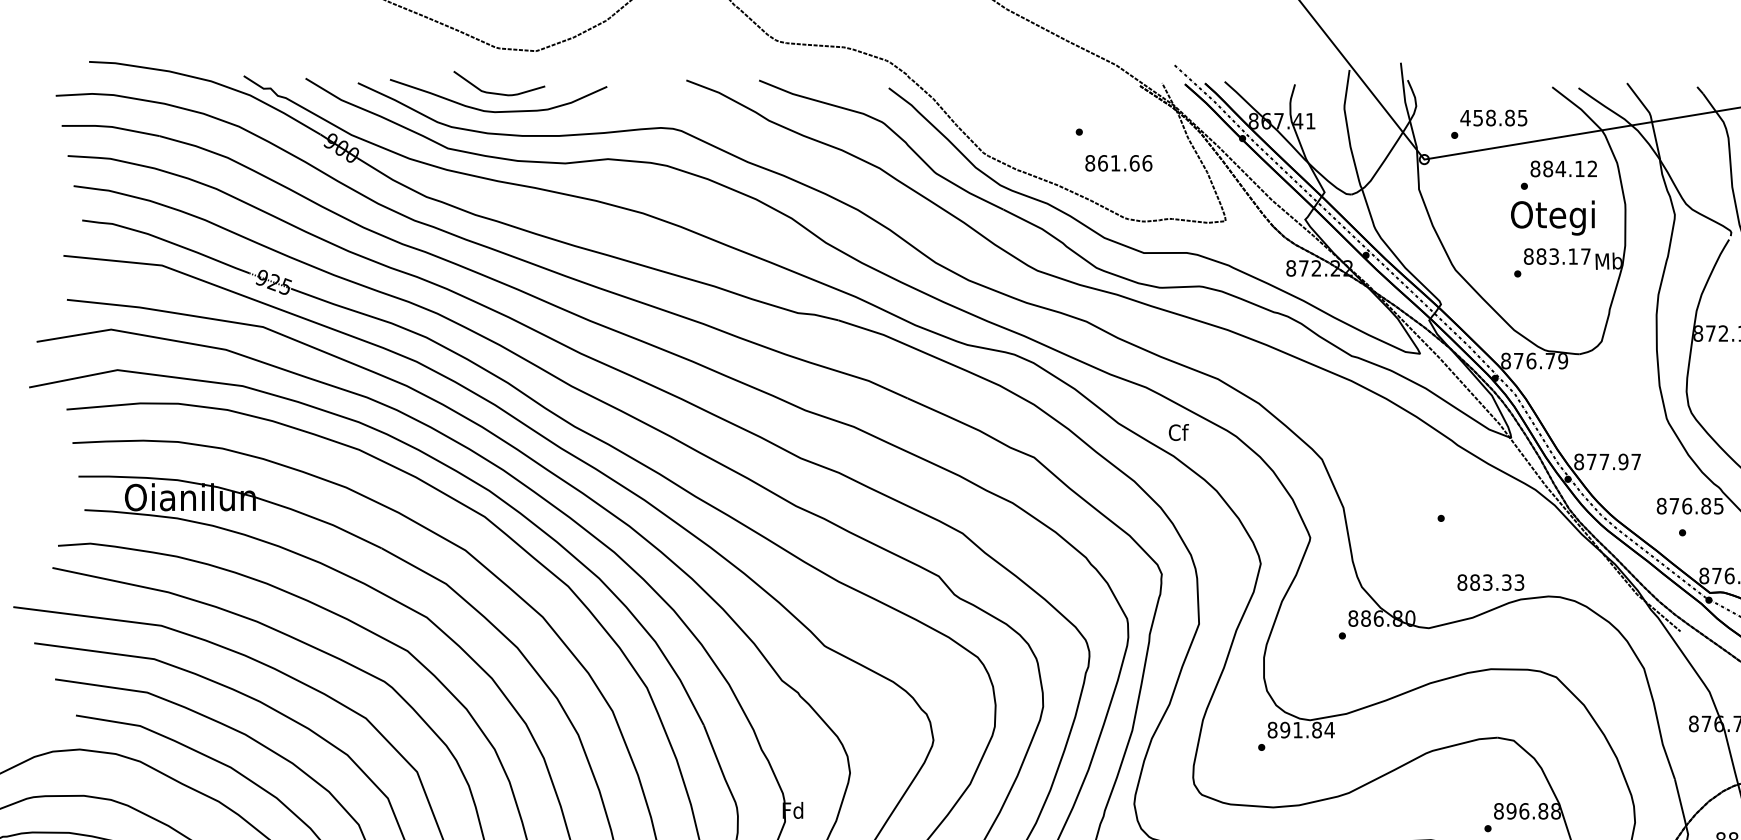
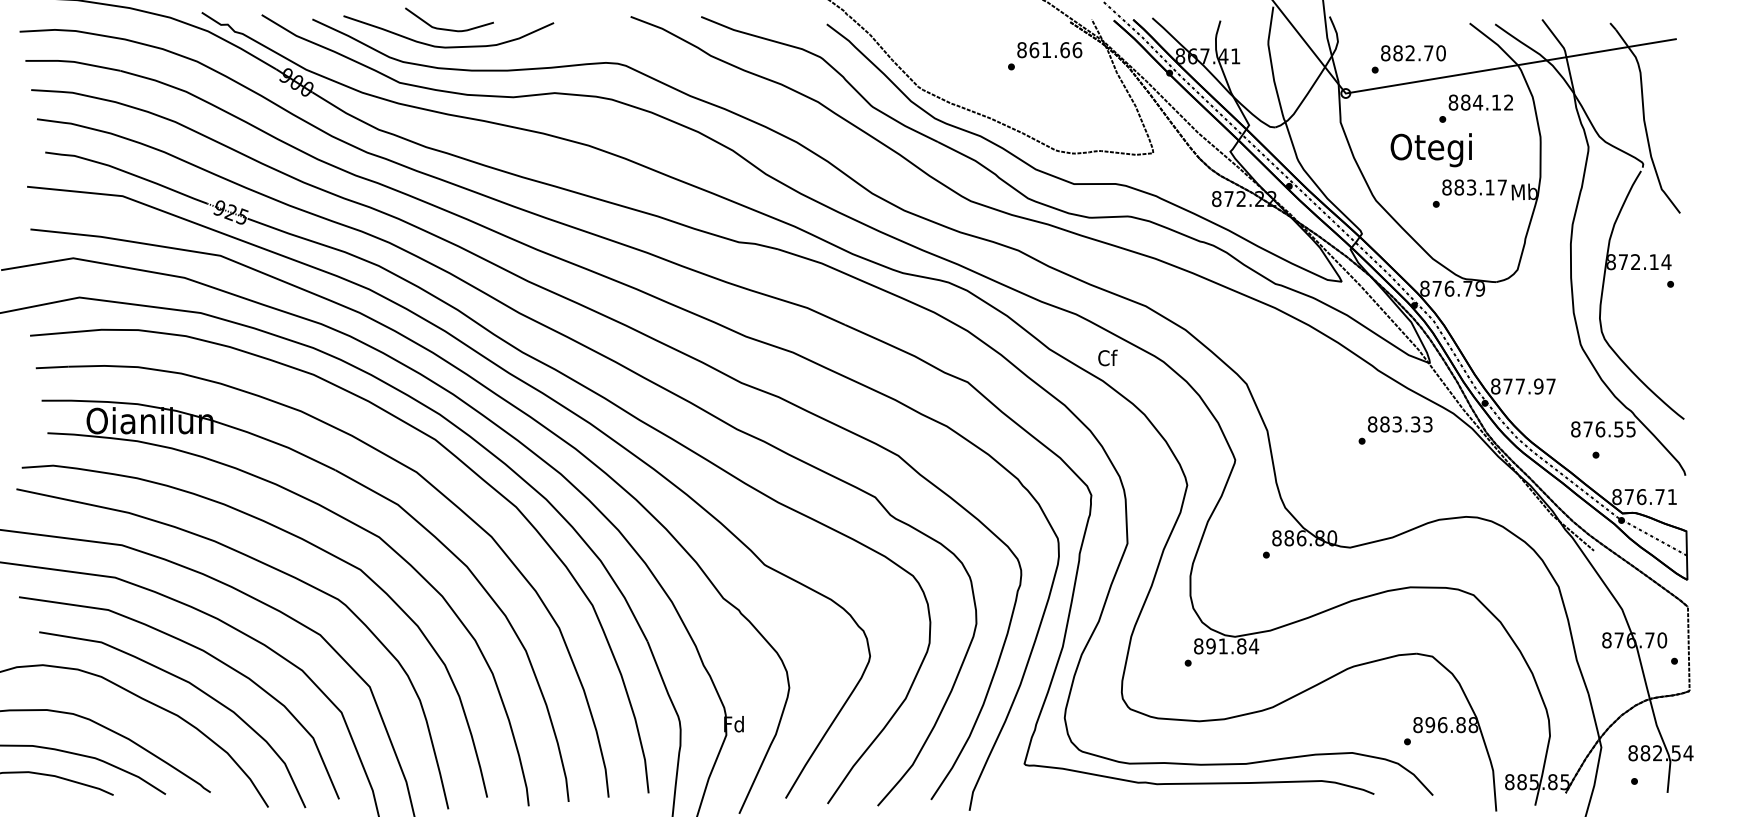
text: (1493, 118) -> (1412, 53), 458.85 -> 882.70
text: (1118, 163) -> (1049, 50), moved
text: (1552, 218) -> (1430, 150), moved
text: (1705, 506) -> (1618, 429), 876.85 -> 876.55
text: (1491, 582) -> (1400, 424), moved

